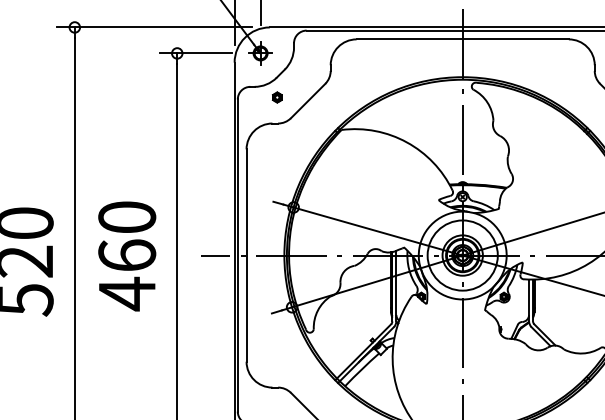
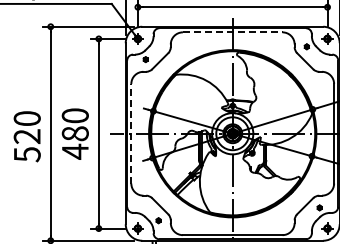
line: (462, 39) -> (232, 32), solid -> dashed
text: (125, 255) -> (74, 133), 460 -> 480
line: (246, 255) -> (131, 133), solid -> dashed

